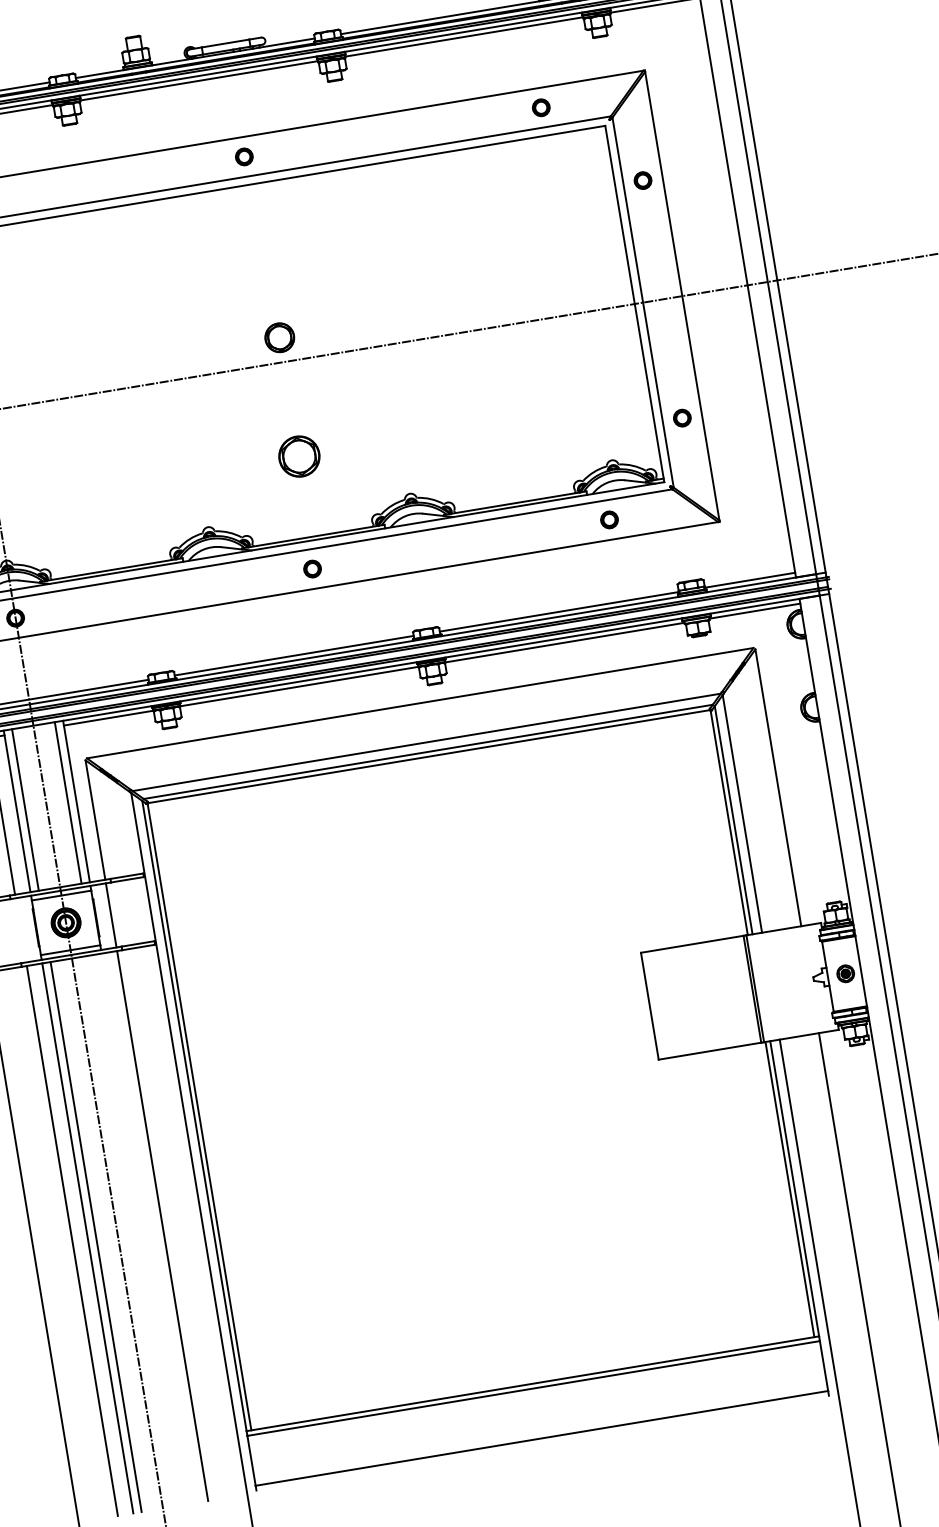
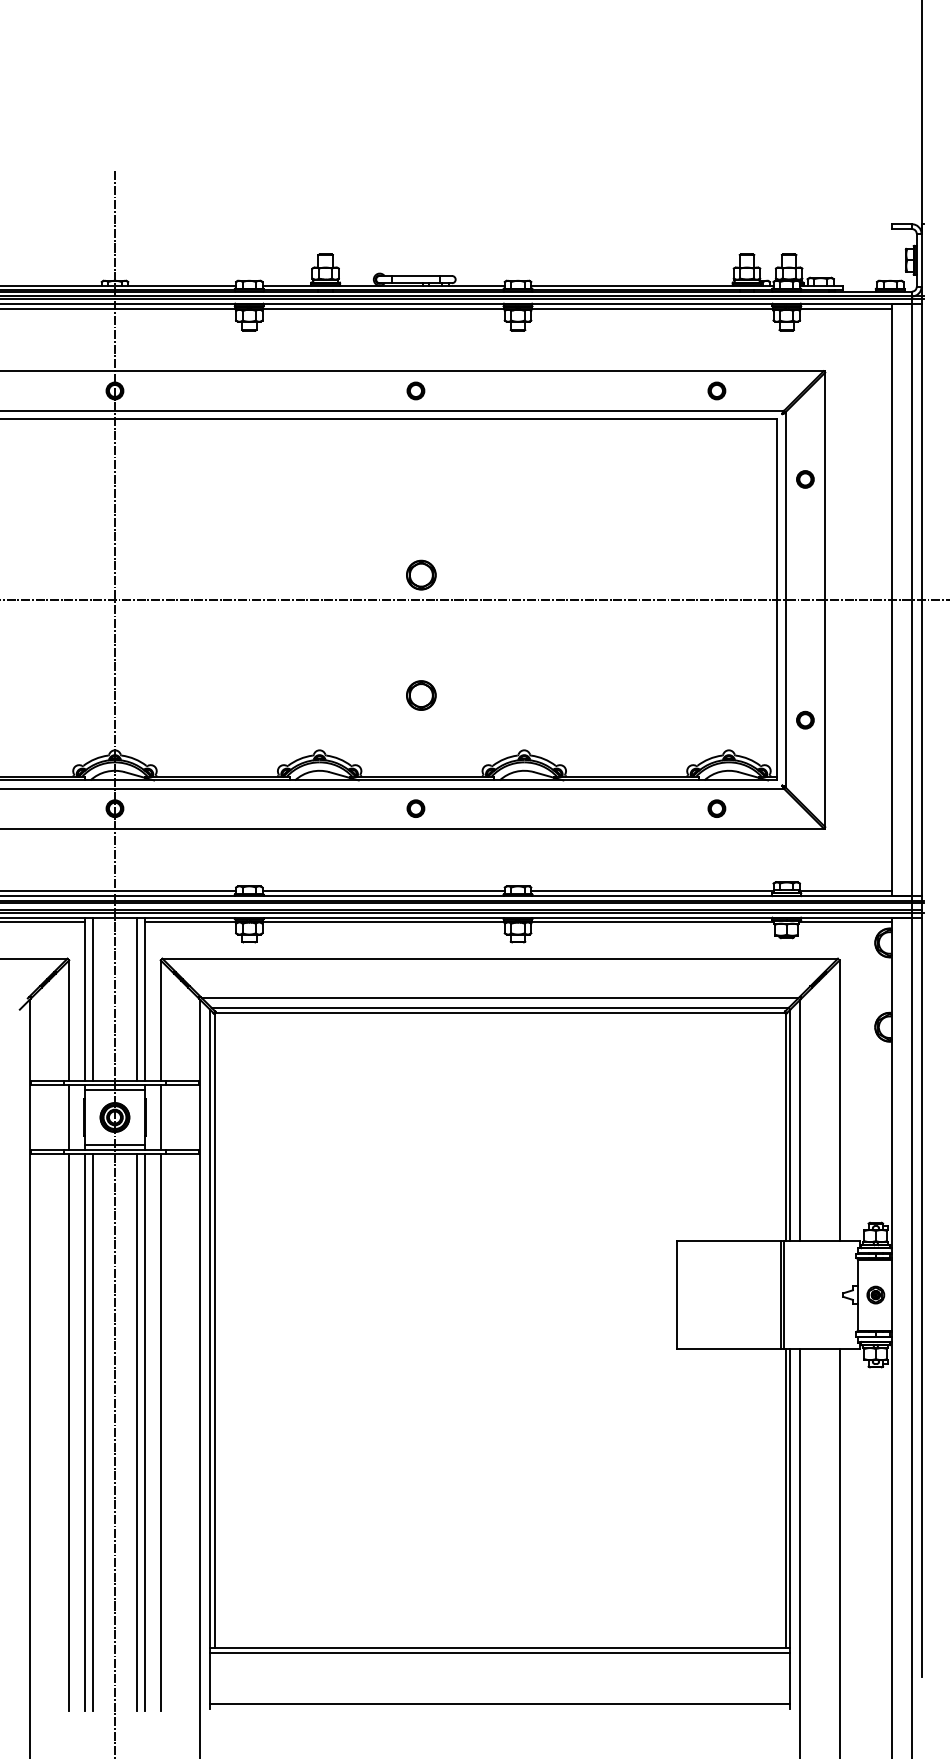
part: (299, 456) -> (421, 695), size x0.71
line: (21, 930) -> (69, 1117), added
line: (147, 1228) -> (145, 1432), added
line: (138, 1230) -> (136, 1432), added

